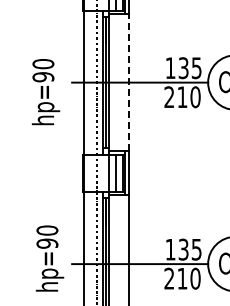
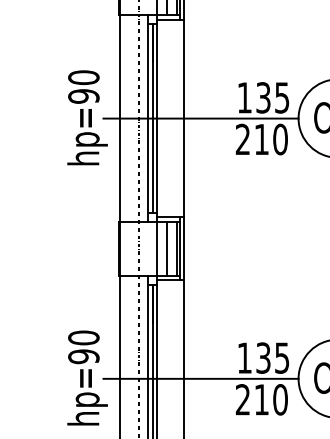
line: (128, 82) -> (184, 118), dashed -> solid
text: (45, 92) -> (86, 118), moved
text: (49, 258) -> (86, 377), moved

